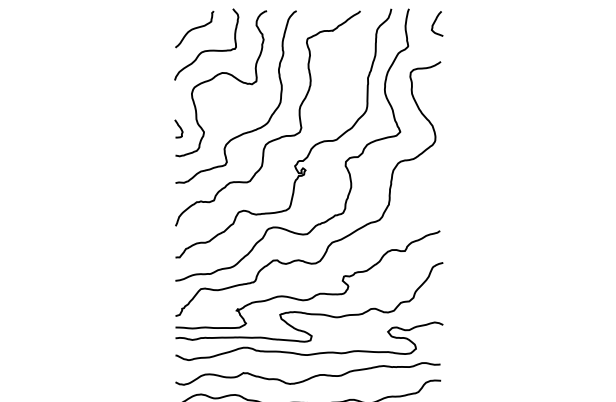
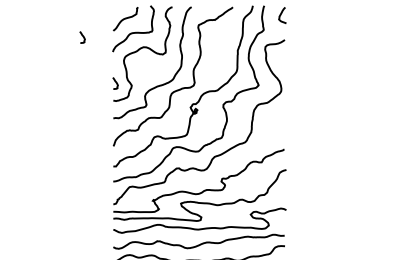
curve: (127, 56) -> (82, 36), added

